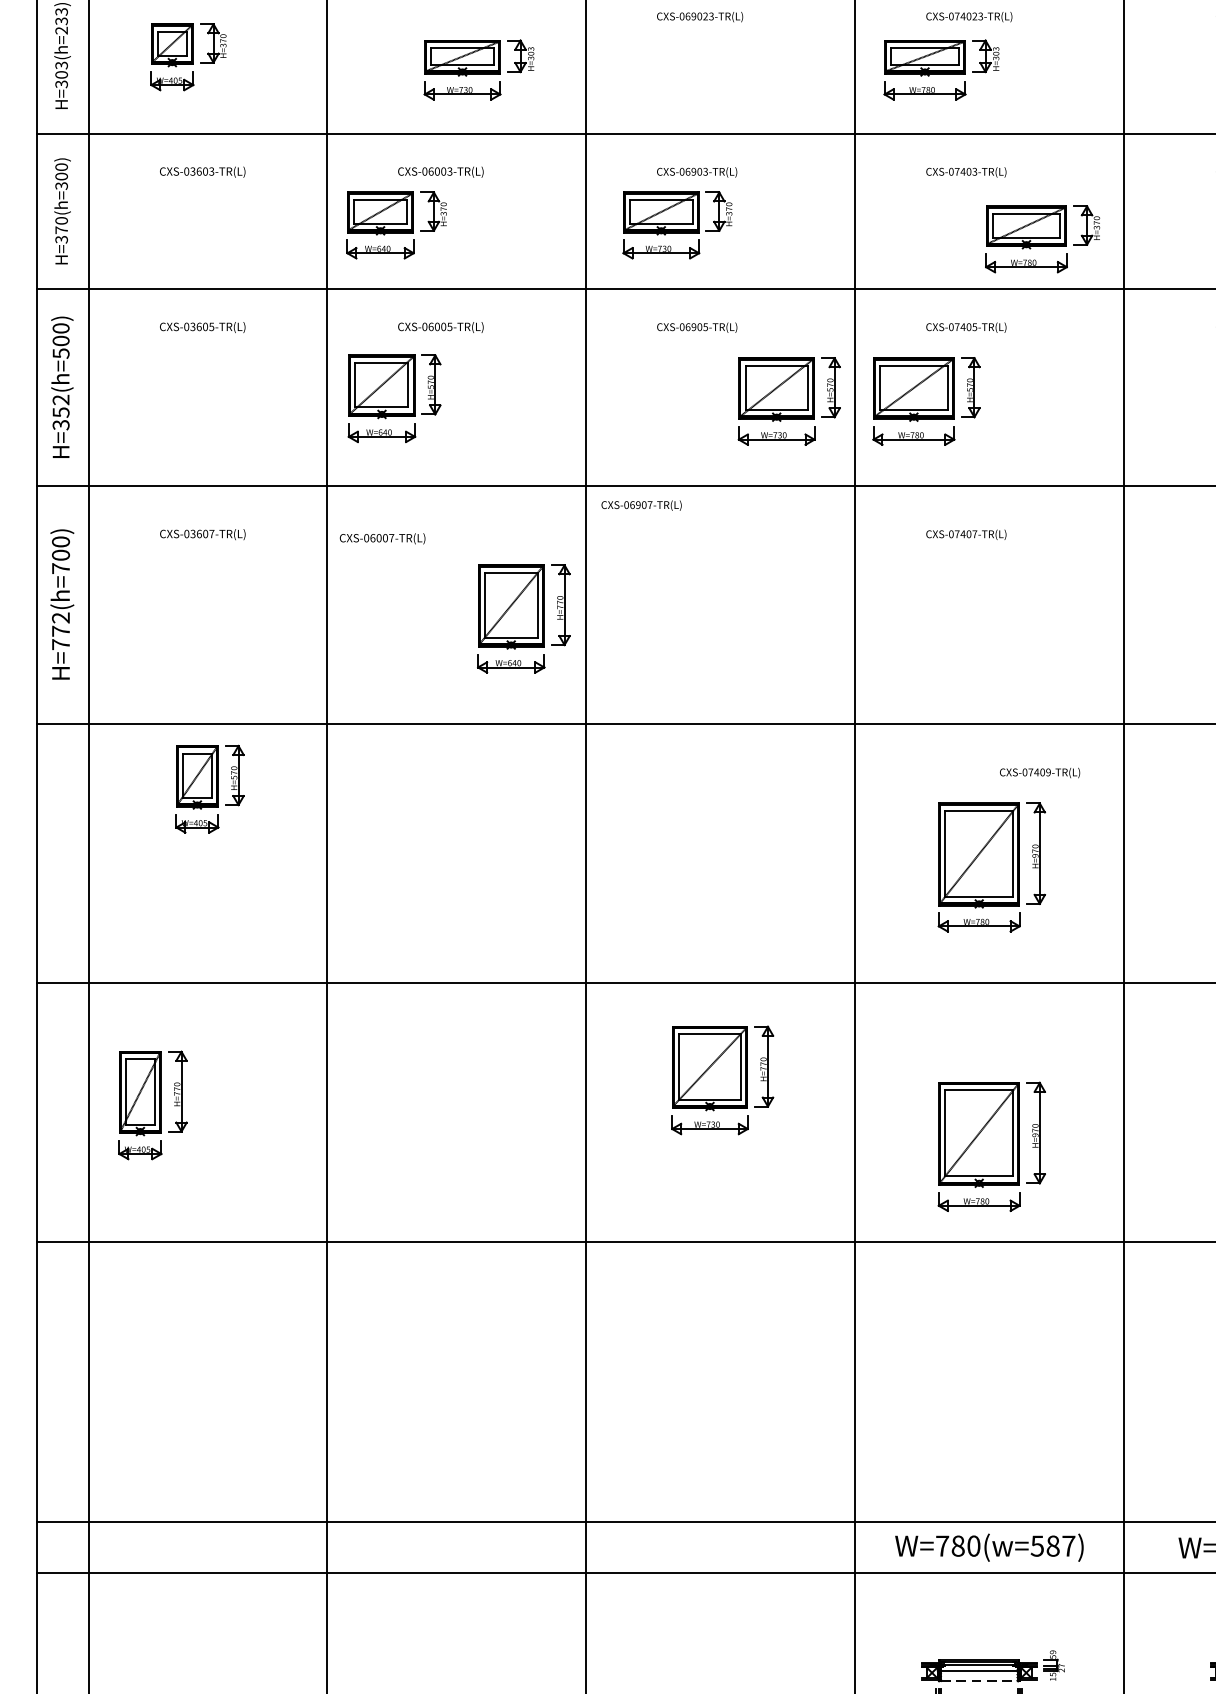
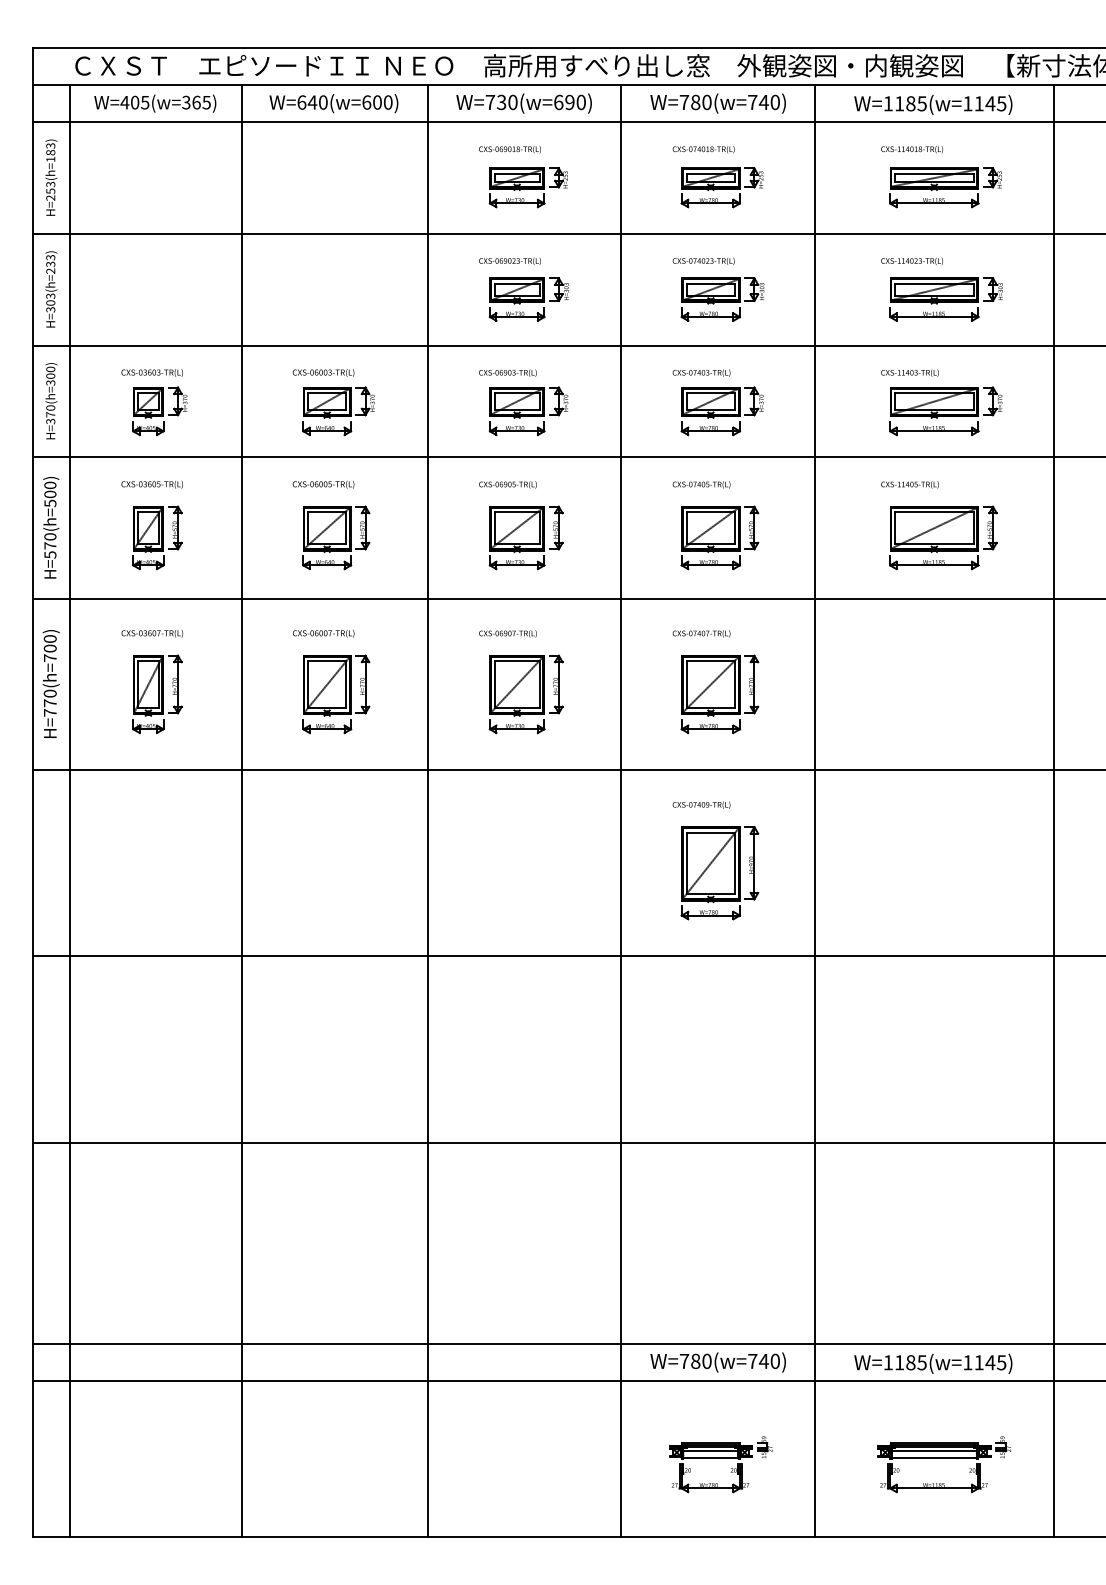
part: (187, 57) -> (159, 411), moved
part: (478, 70) -> (528, 299), moved
part: (941, 70) -> (722, 299), moved
part: (396, 225) -> (338, 411), moved
part: (677, 225) -> (528, 411), moved
part: (1041, 239) -> (721, 411), moved
part: (394, 398) -> (336, 537), moved
part: (788, 400) -> (525, 537), moved
part: (925, 400) -> (719, 537), moved
text: (61, 411) -> (50, 545), H=352(h=500) -> H=570(h=500)
text: (640, 505) -> (507, 633), moved
text: (382, 538) -> (323, 633), moved
text: (61, 617) -> (50, 693), H=772(h=700) -> H=770(h=700)
part: (524, 619) -> (336, 694), moved
part: (991, 619) -> (719, 694), added
text: (1039, 772) -> (701, 804), moved
part: (210, 788) -> (157, 537), moved
part: (721, 1080) -> (525, 694), moved
part: (153, 1104) -> (157, 693), moved
part: (991, 1147) -> (719, 1074), removed
text: (1052, 1546) -> (763, 1361), W=780(w=587) -> W=780(w=740)
line: (978, 1681) -> (710, 1458), dashed -> solid

